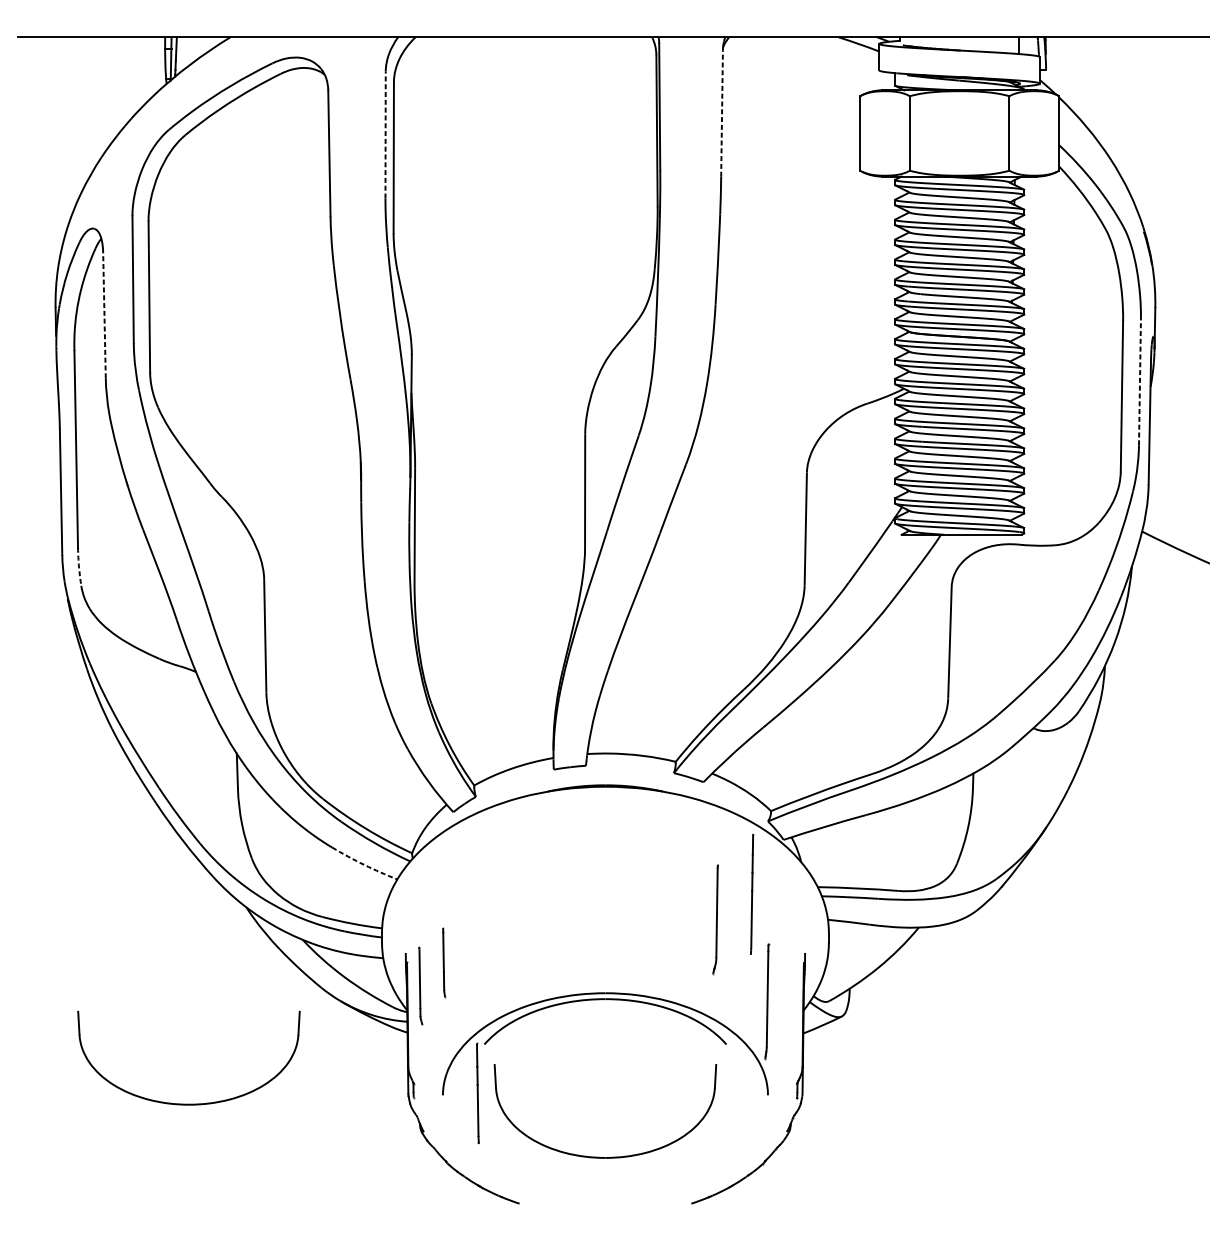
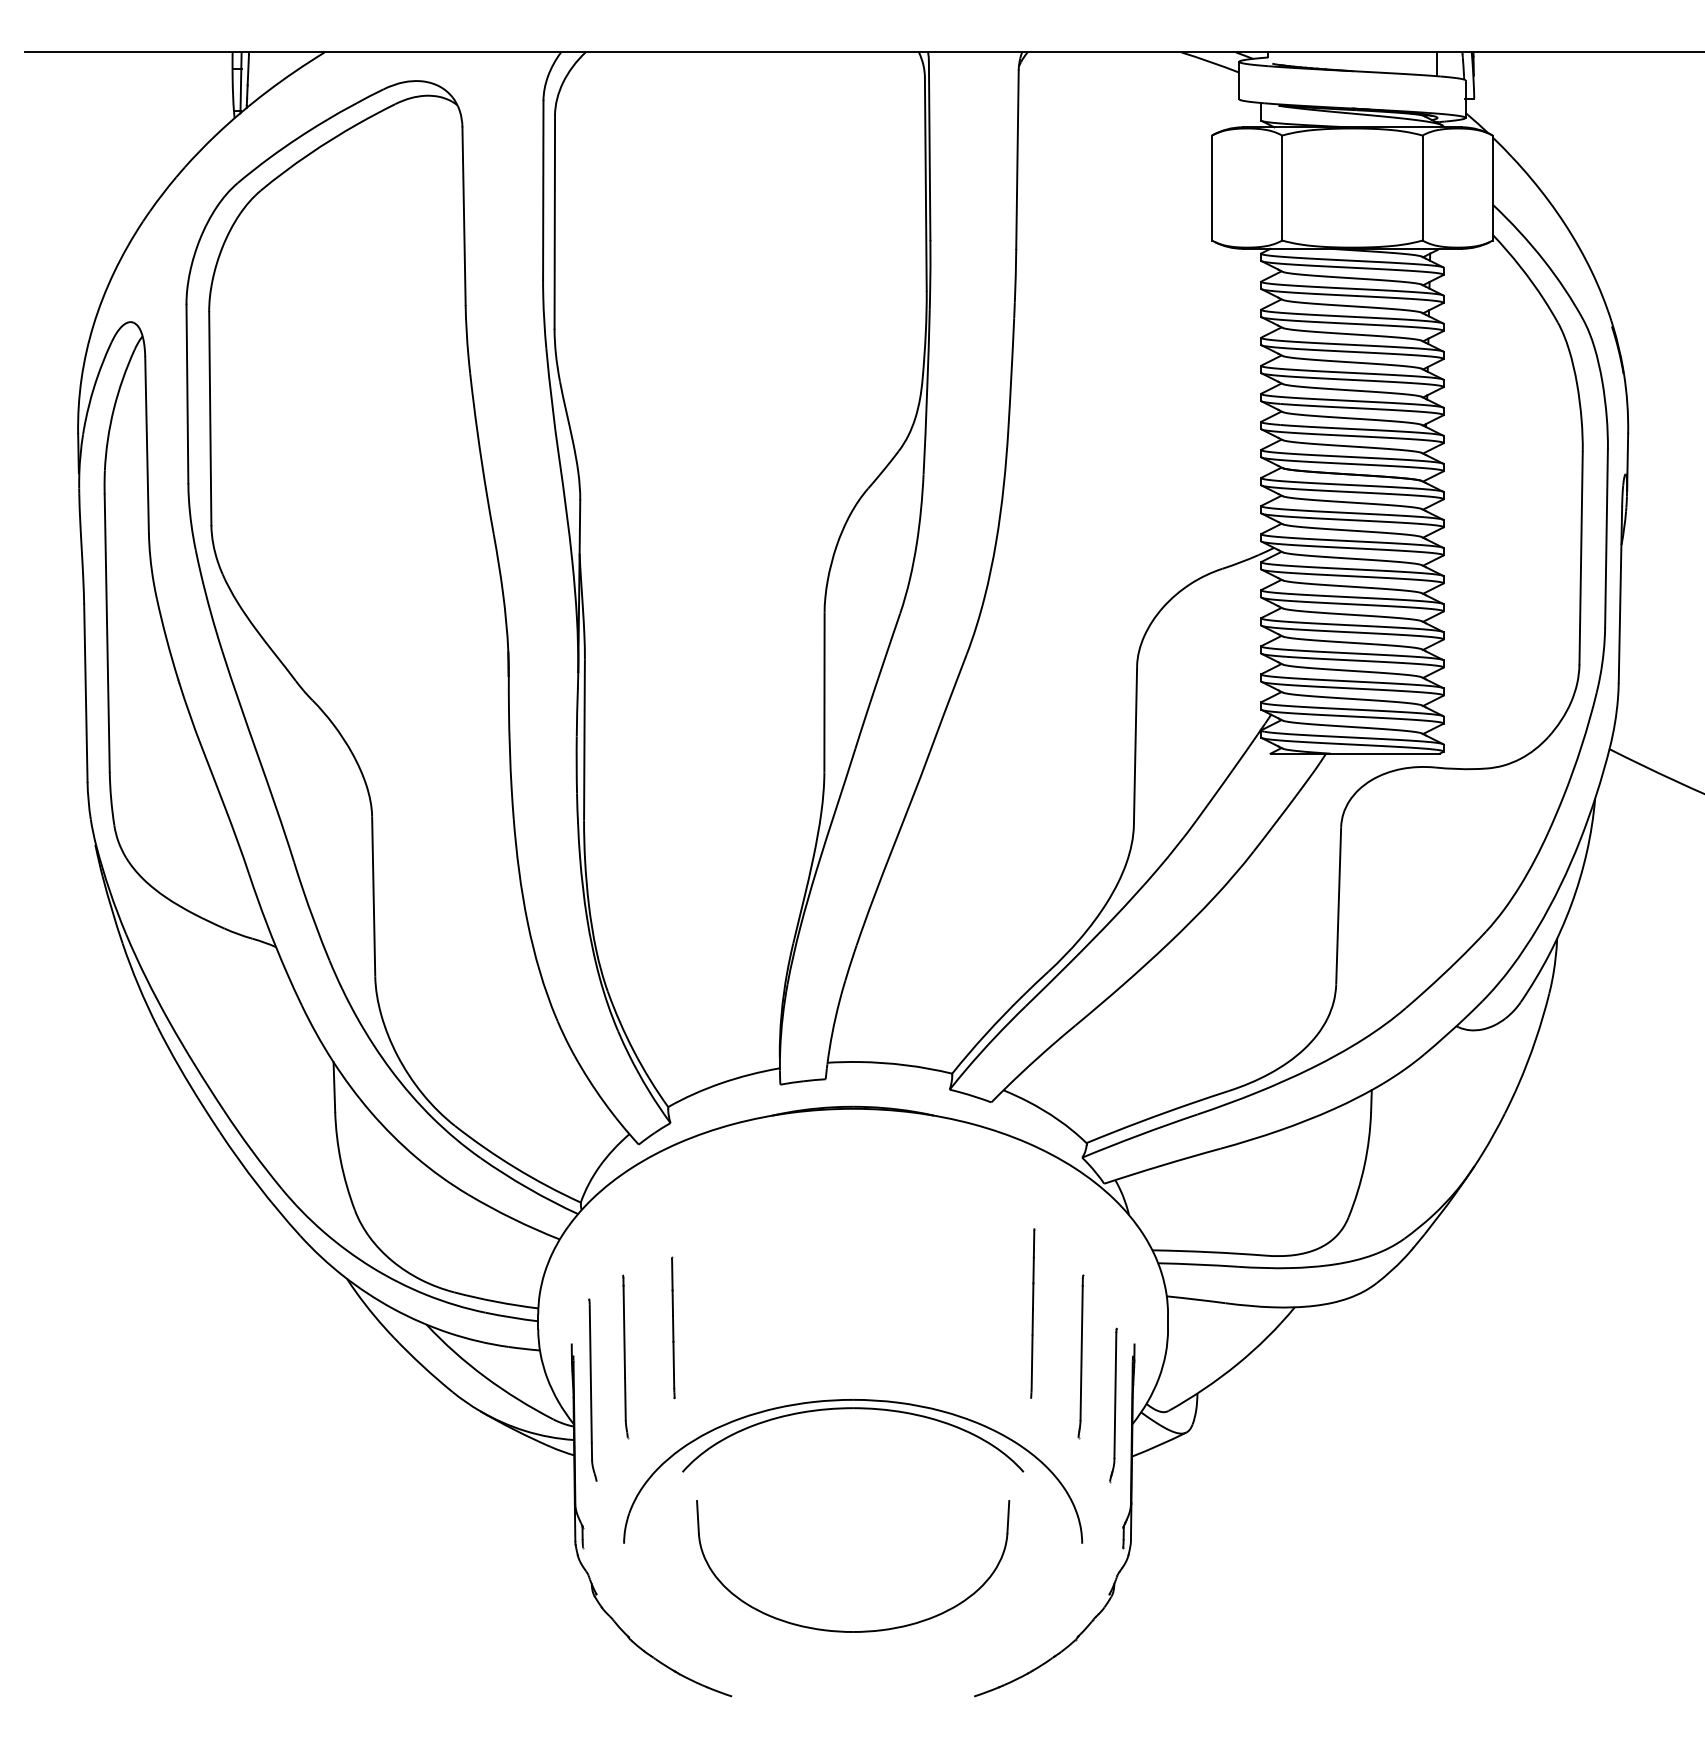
line: (722, 113) -> (1017, 159), dashed -> solid
line: (385, 134) -> (543, 189), dashed -> solid
line: (104, 315) -> (147, 444), dashed -> solid
line: (1139, 381) -> (1606, 537), dashed -> solid
arc: (79, 566) -> (111, 798), dashed -> solid
arc: (364, 864) -> (513, 1218), dashed -> solid
line: (751, 894) -> (1032, 1313), moved
part: (715, 919) -> (1113, 1405), moved
part: (443, 962) -> (625, 1356), size x1.67
part: (420, 985) -> (592, 1389), size x1.67
part: (766, 1001) -> (1080, 1356), moved
line: (477, 1093) -> (673, 1327), moved
part: (182, 1103) -> (257, 1555), removed

